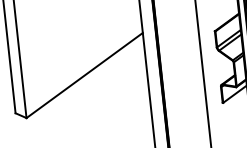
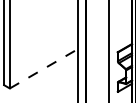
line: (85, 75) -> (44, 68), solid -> dashed

